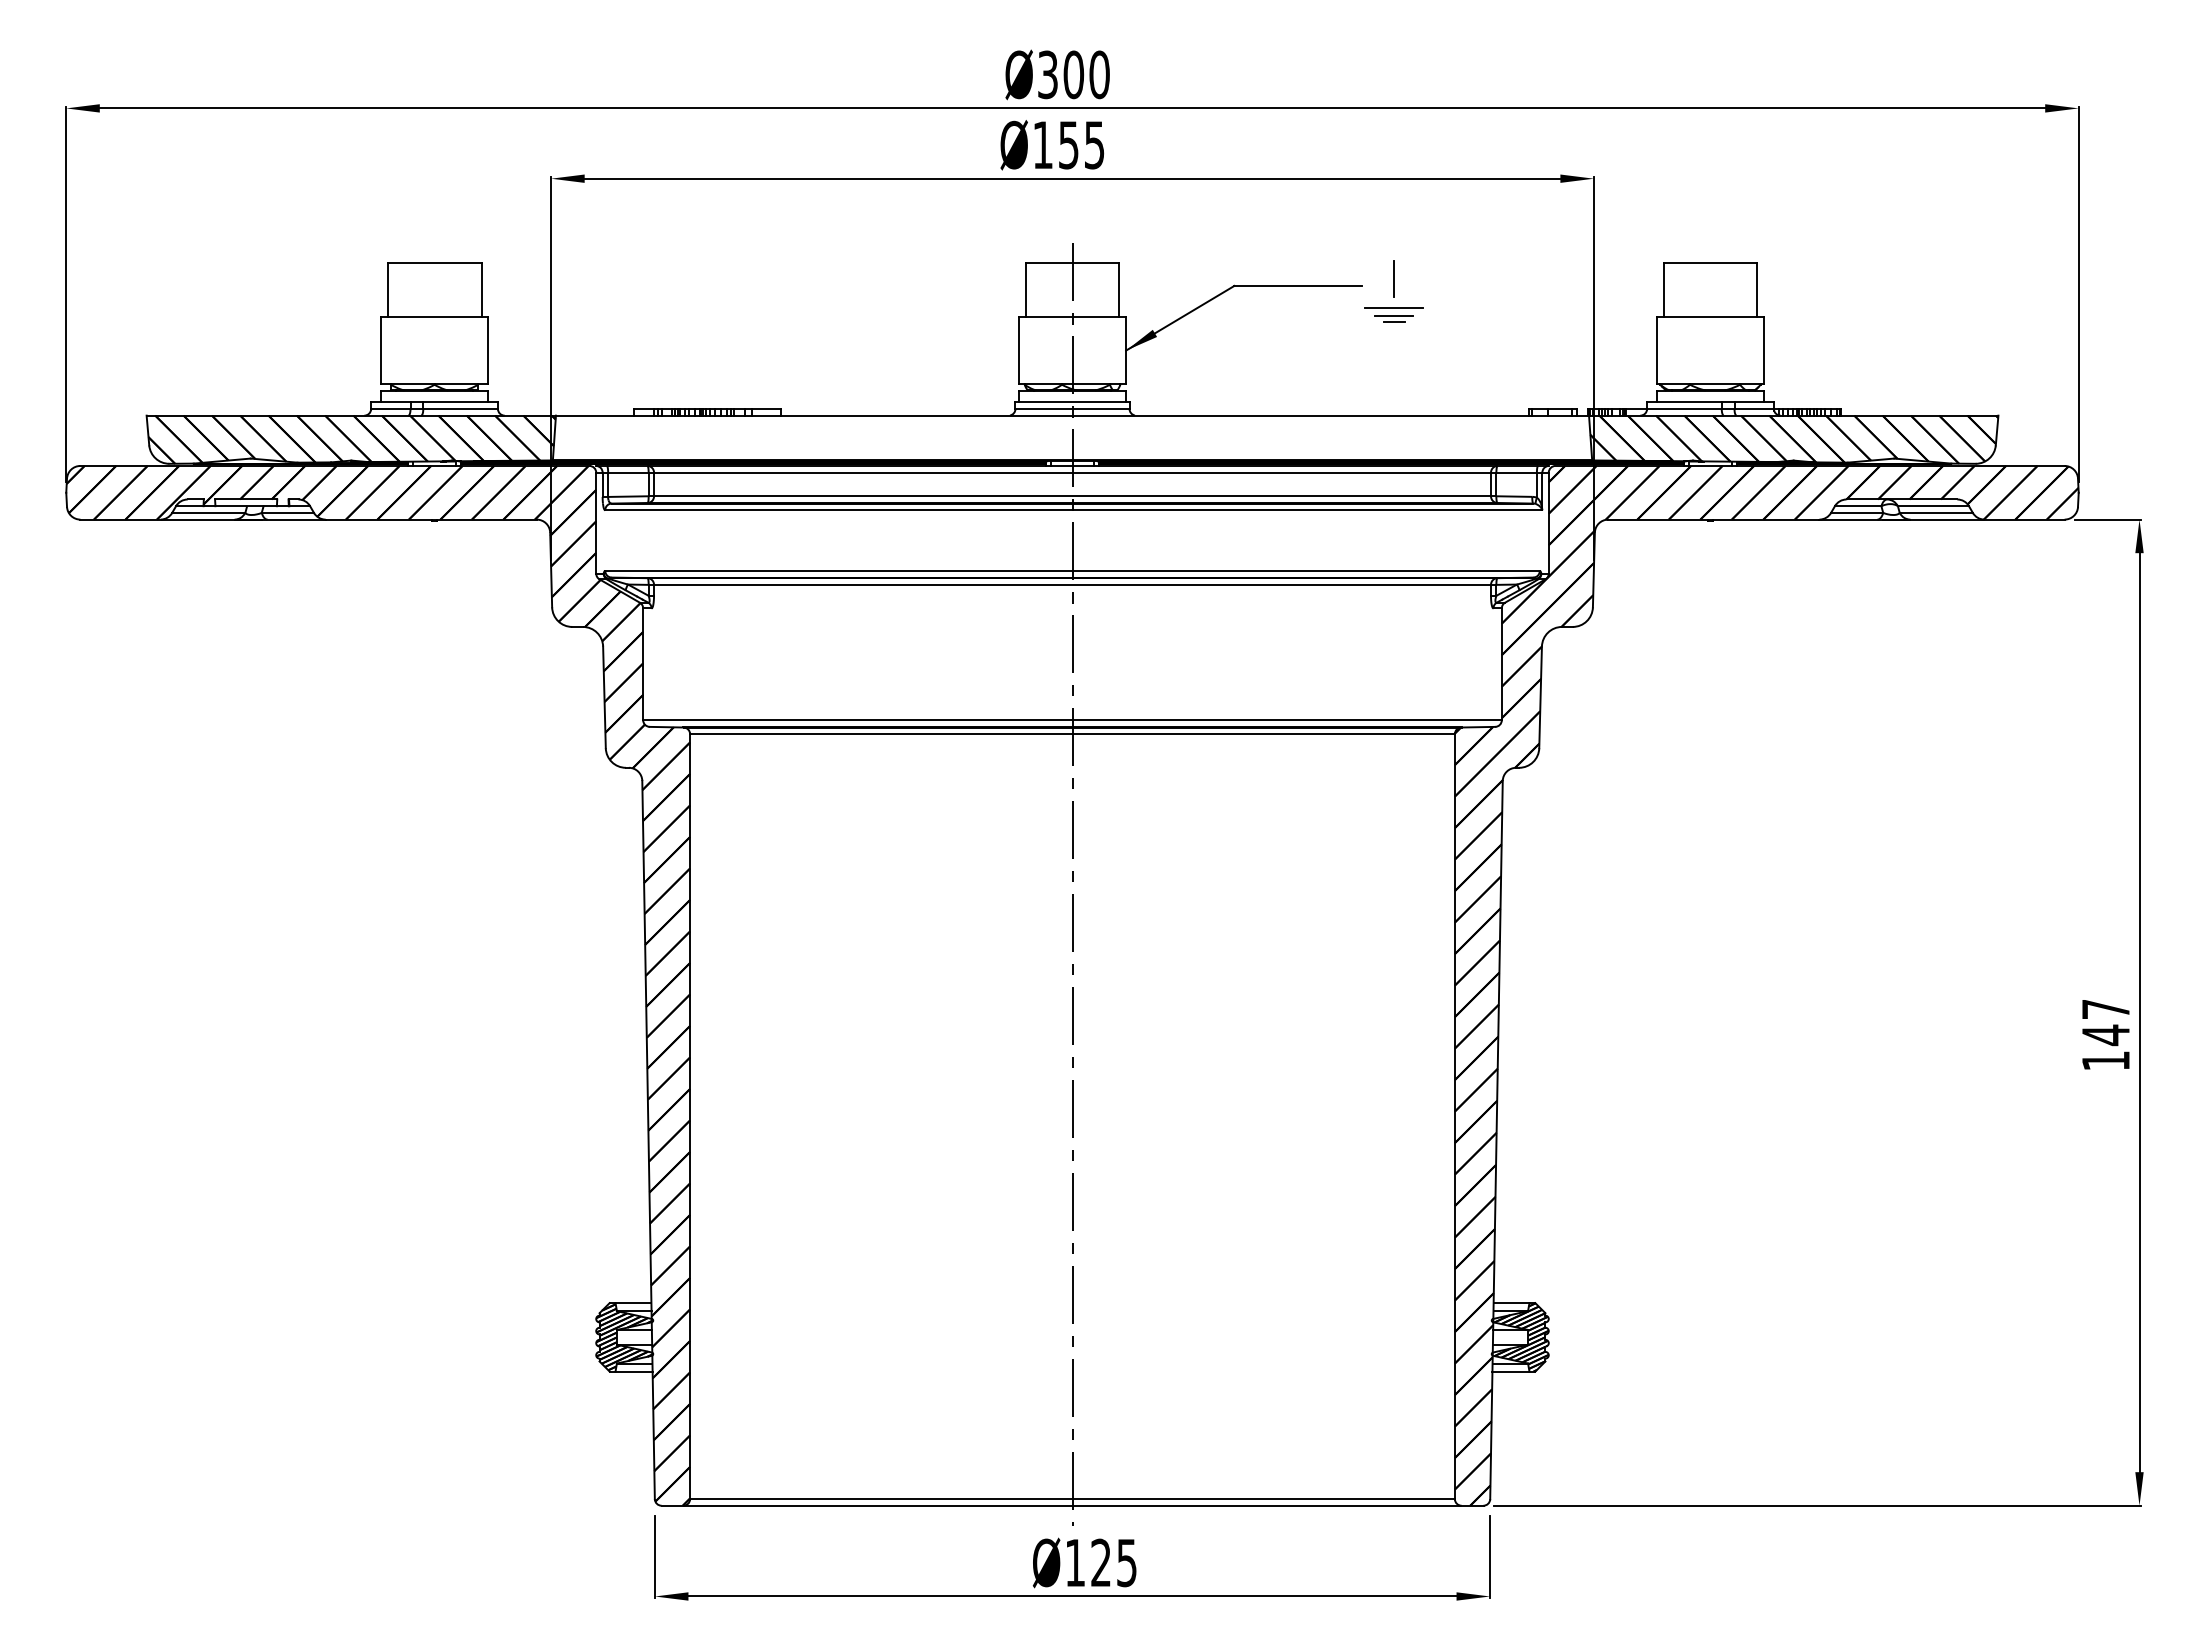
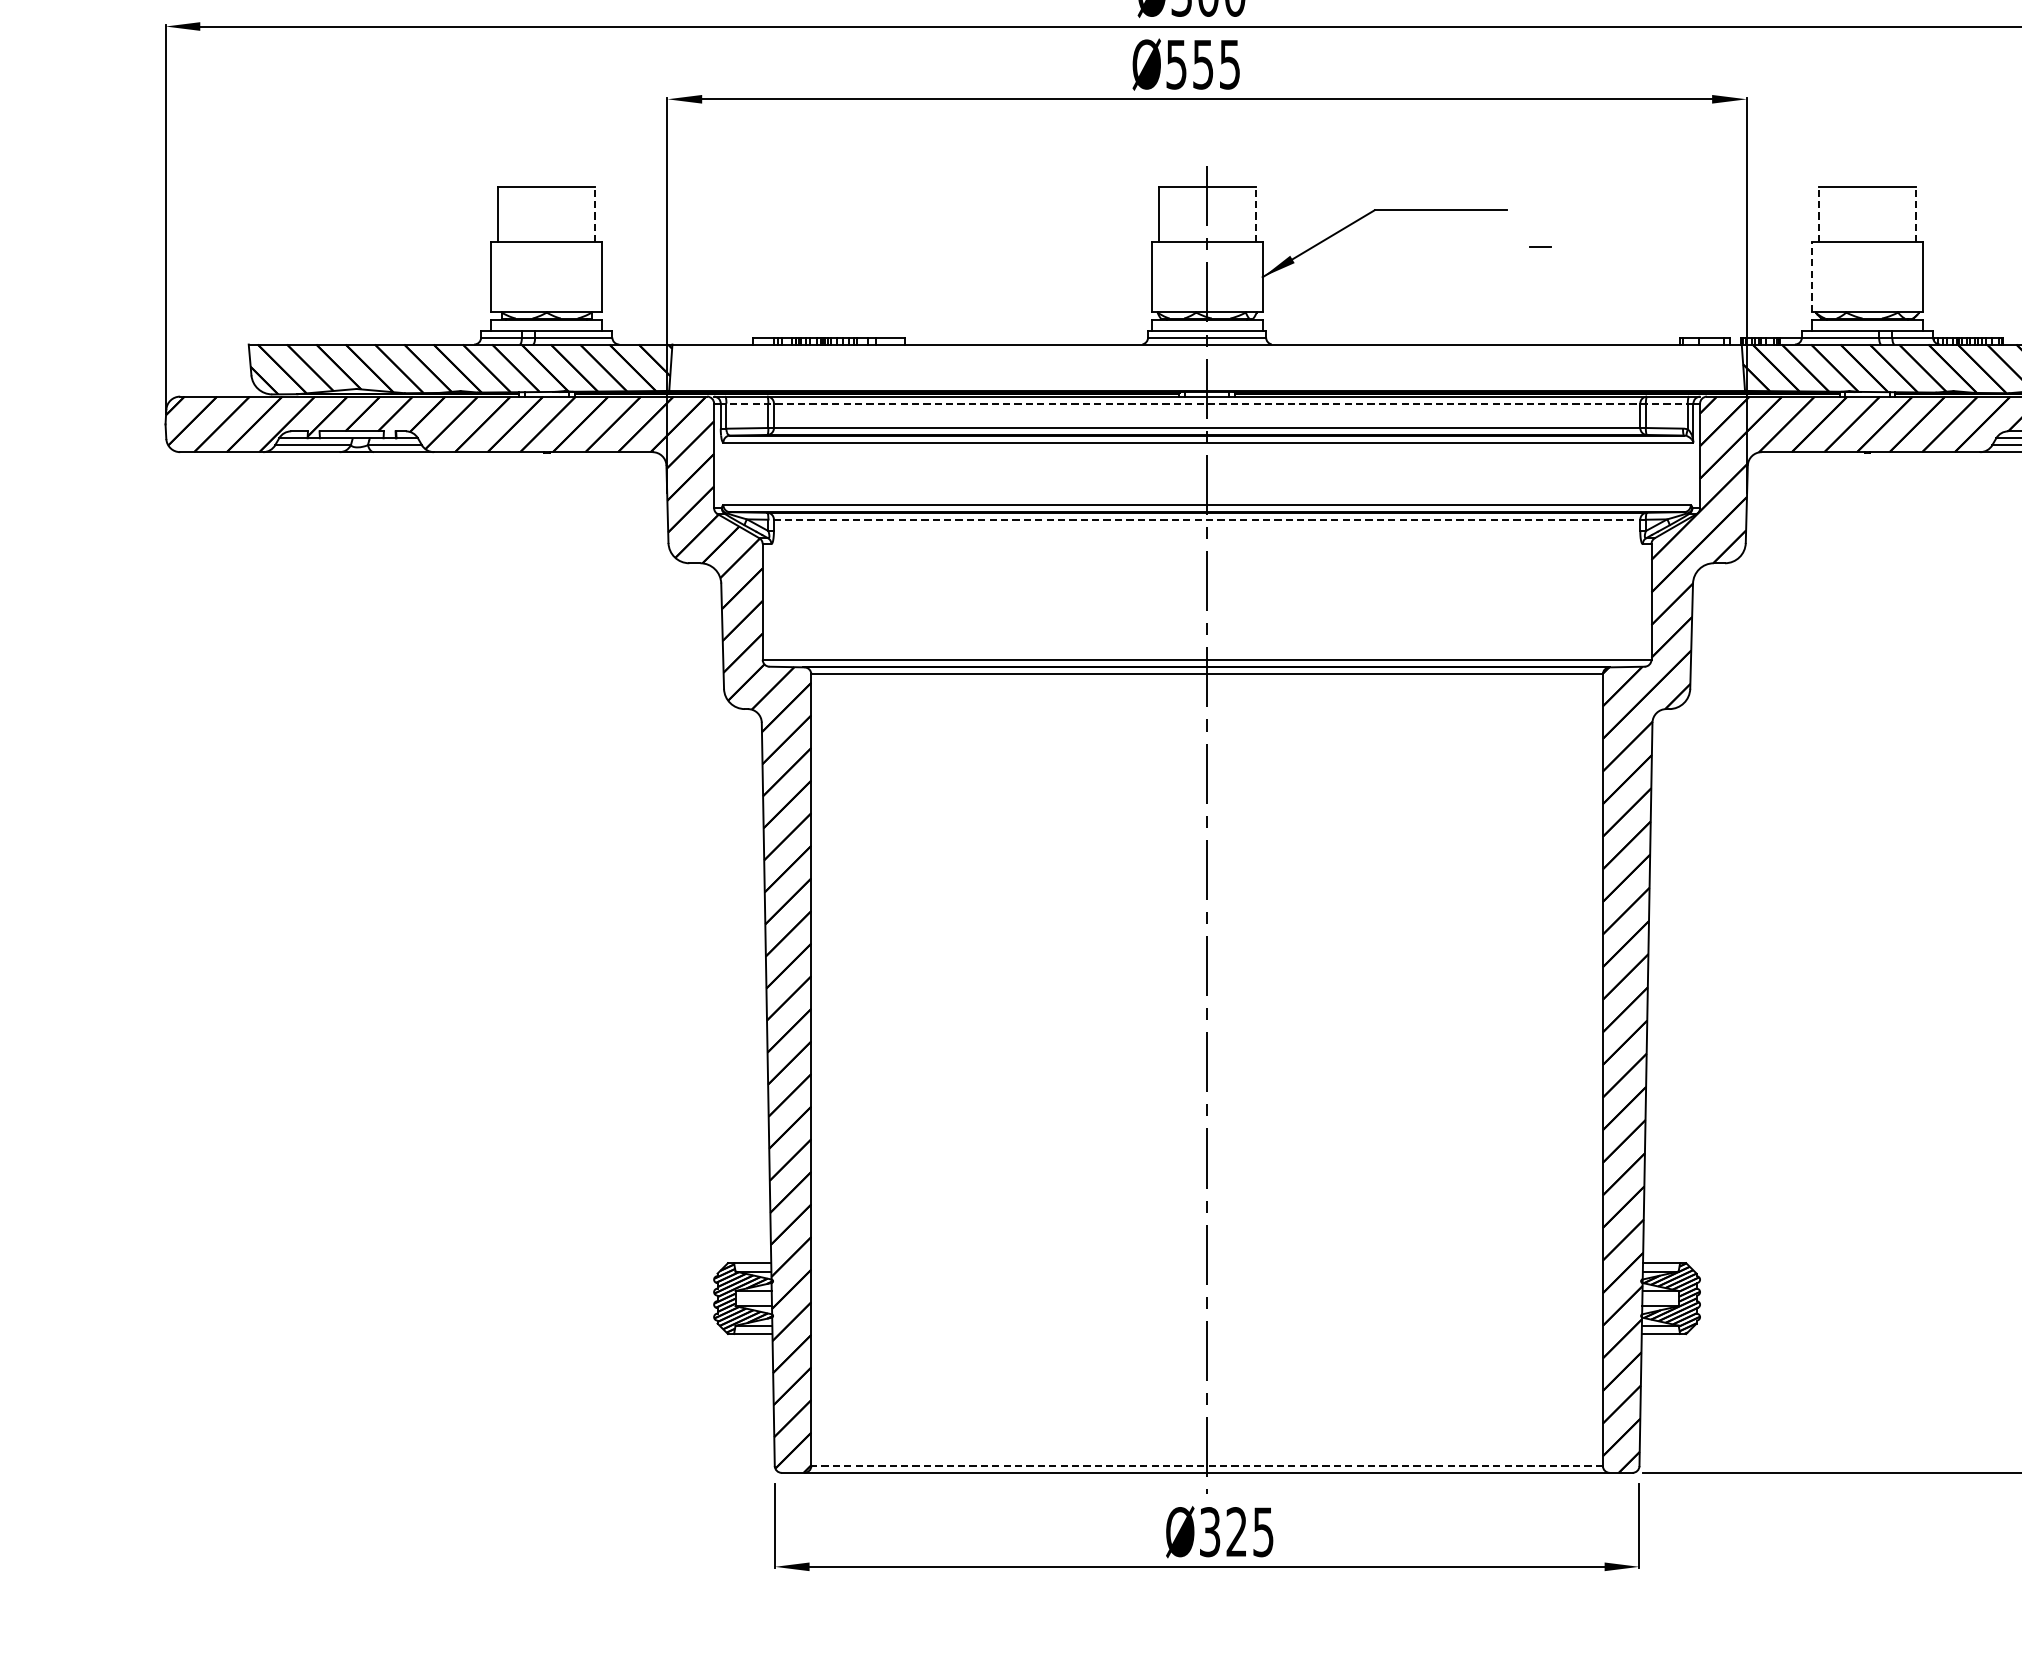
text: (1042, 145) -> (1176, 64), Ø155 -> Ø555
line: (1393, 278) -> (1539, 202), removed
line: (481, 290) -> (595, 215), solid -> dashed
line: (1119, 290) -> (1255, 215), solid -> dashed
line: (1663, 290) -> (1818, 215), solid -> dashed
line: (1757, 290) -> (1916, 215), solid -> dashed
line: (1393, 307) -> (1539, 232), removed
line: (1393, 315) -> (1539, 240), removed
line: (1656, 350) -> (1811, 277), solid -> dashed
line: (1072, 472) -> (1207, 403), solid -> dashed
line: (1072, 584) -> (1207, 519), solid -> dashed
line: (1072, 1499) -> (1207, 1466), solid -> dashed
text: (1075, 1562) -> (1210, 1531), Ø125 -> Ø325

